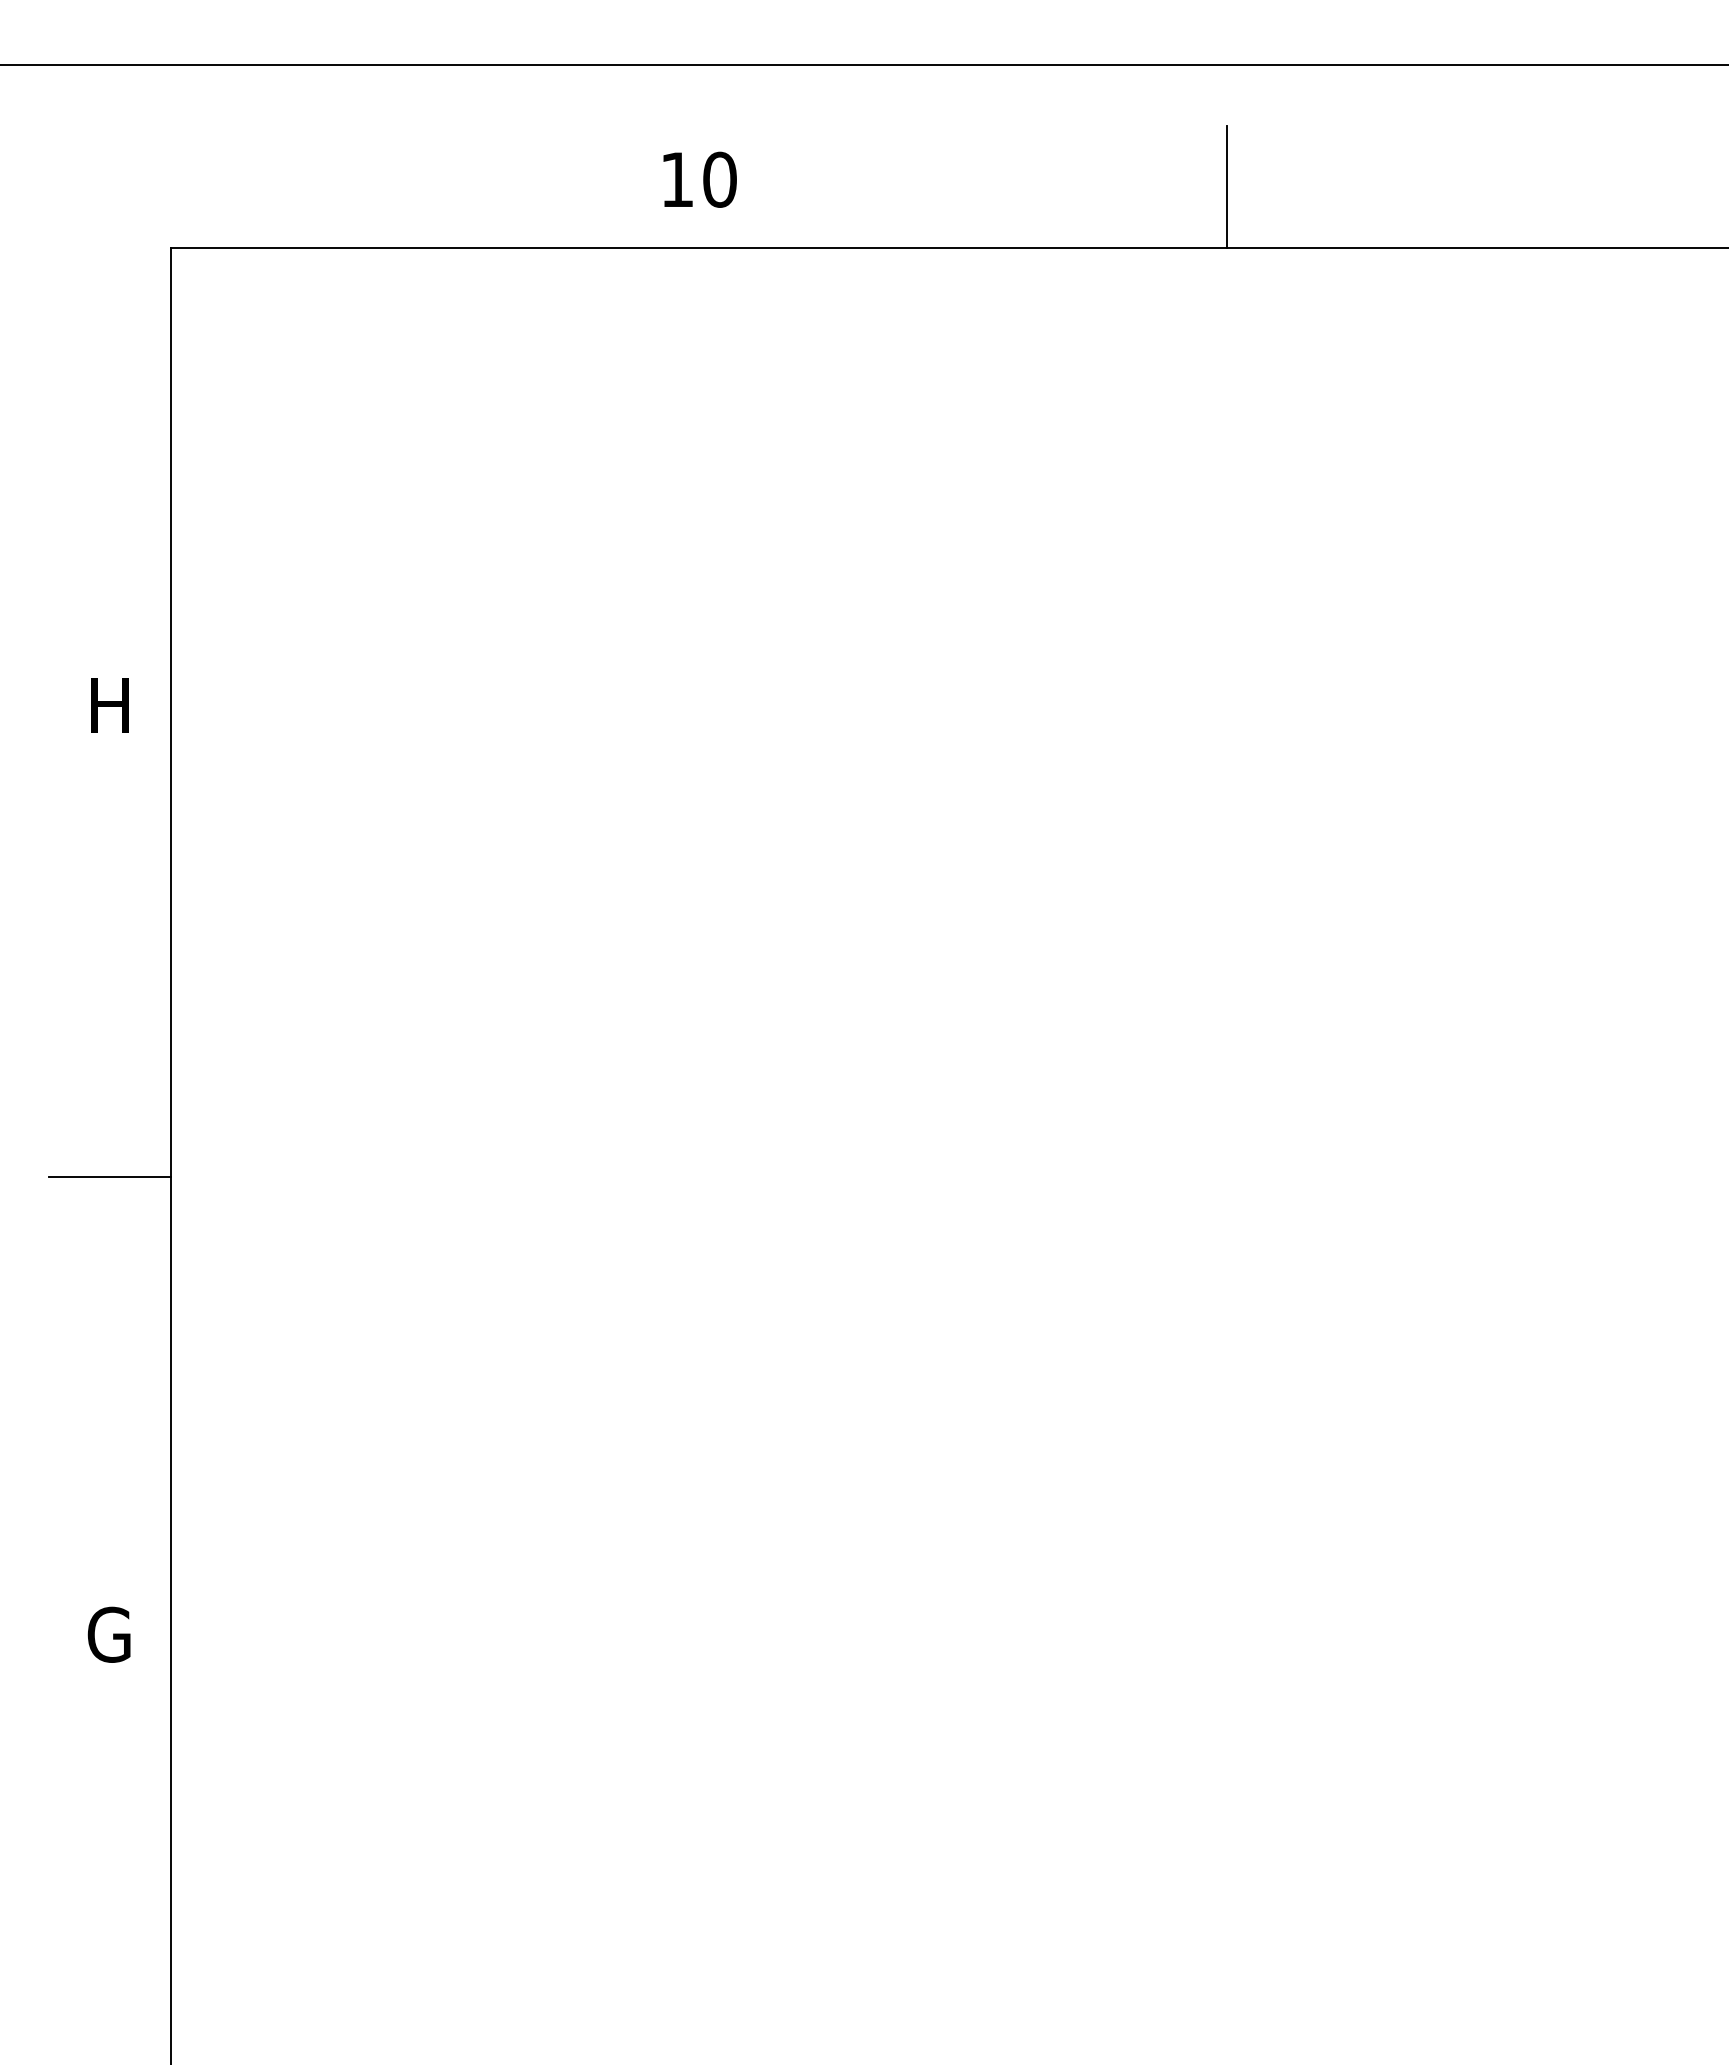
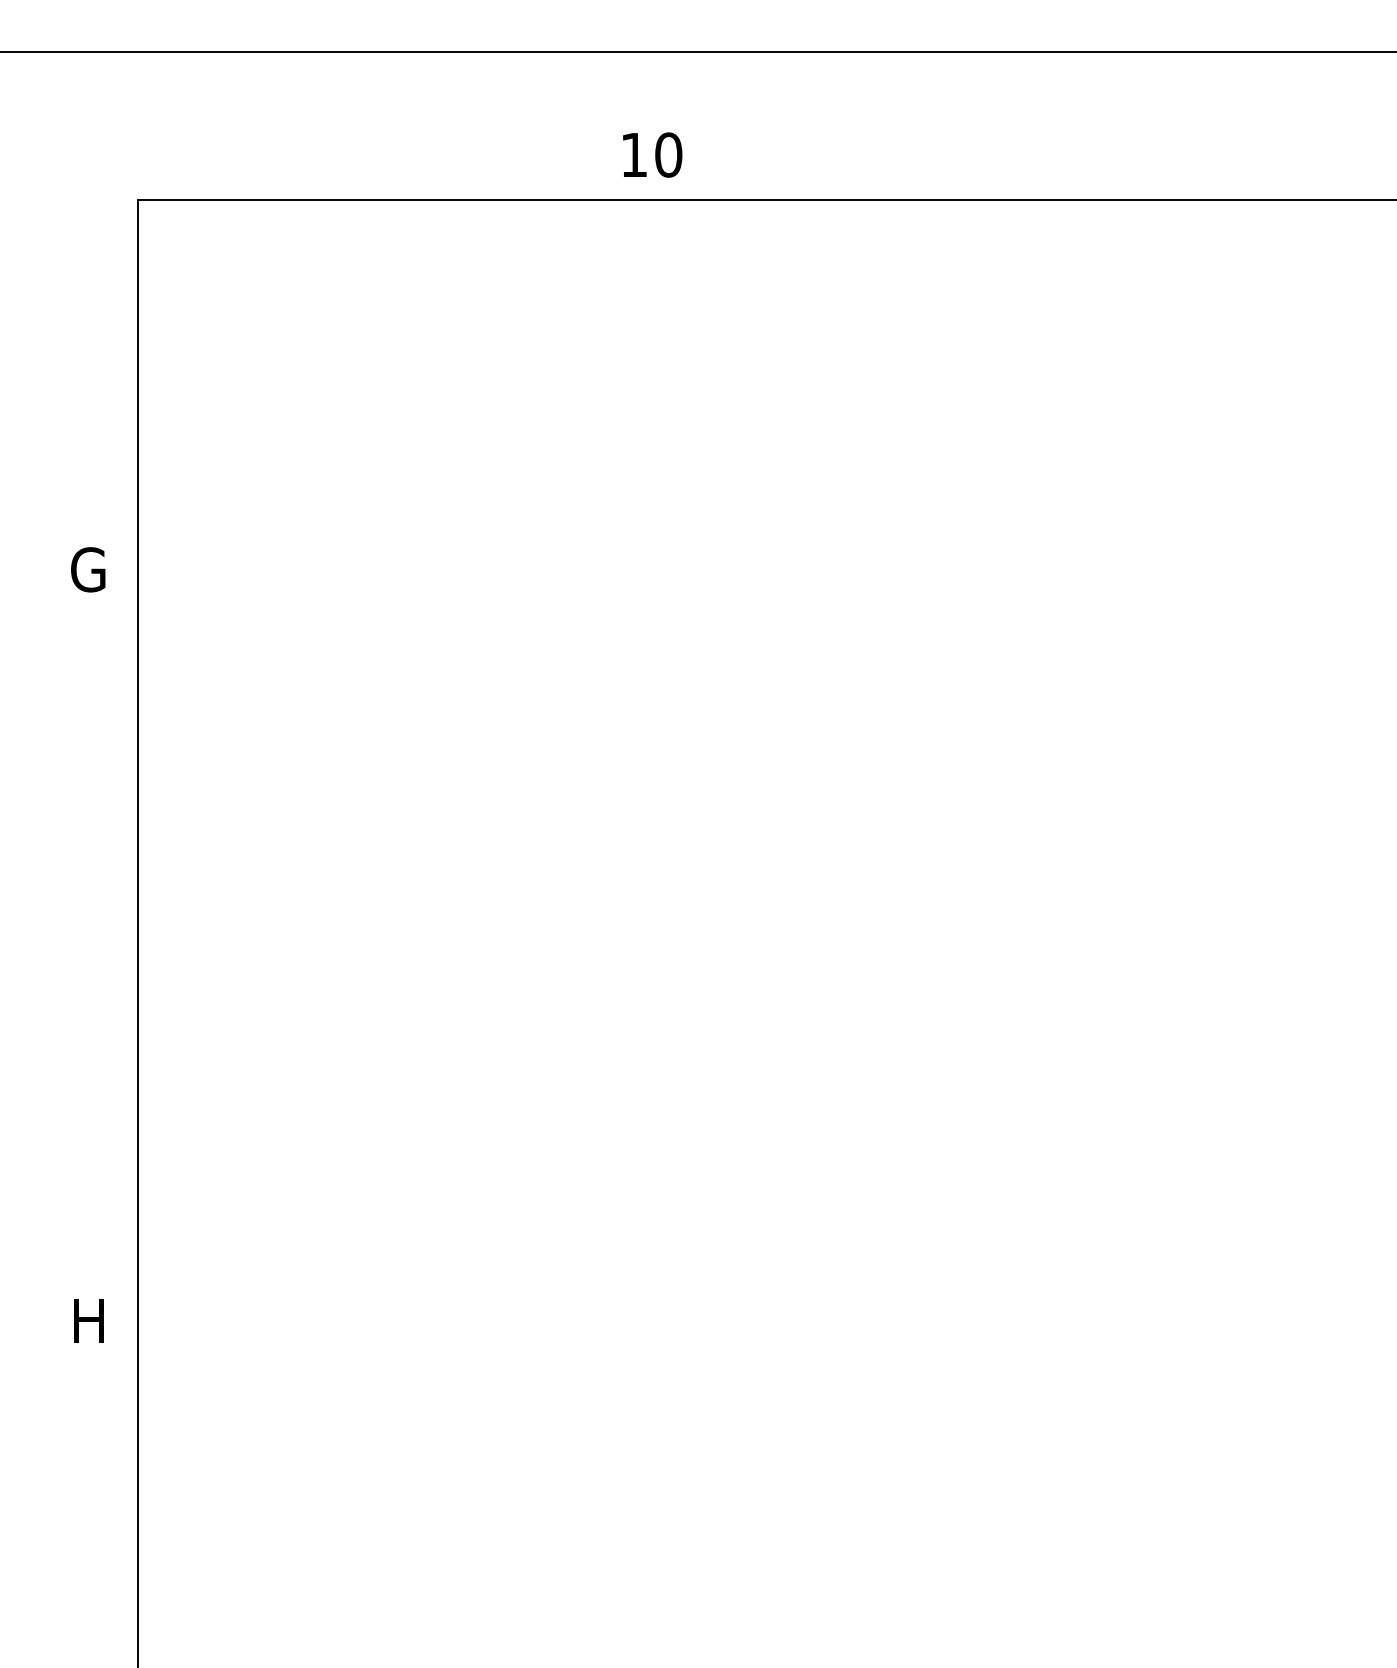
text: (699, 179) -> (652, 154), moved
line: (1227, 186) -> (991, 150), removed
text: (109, 705) -> (88, 569), H -> G
line: (109, 1176) -> (88, 950), removed
text: (109, 1634) -> (88, 1320), G -> H

